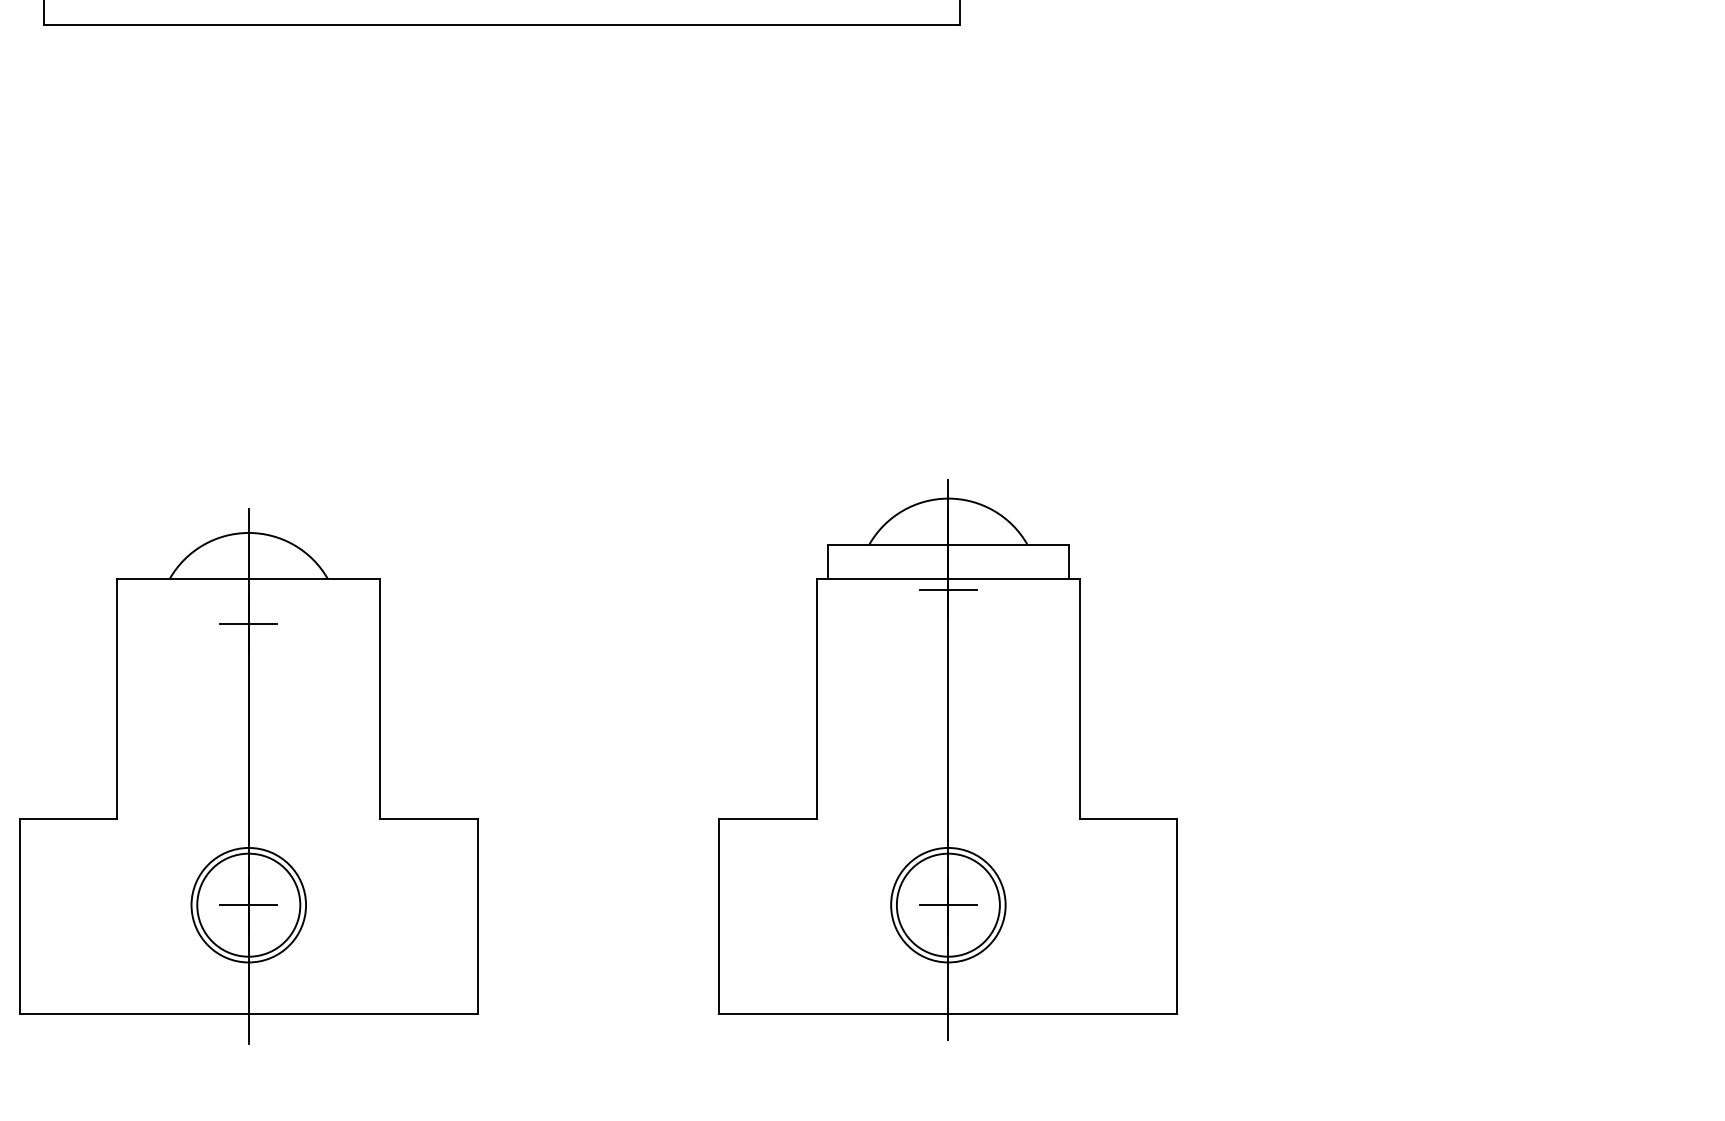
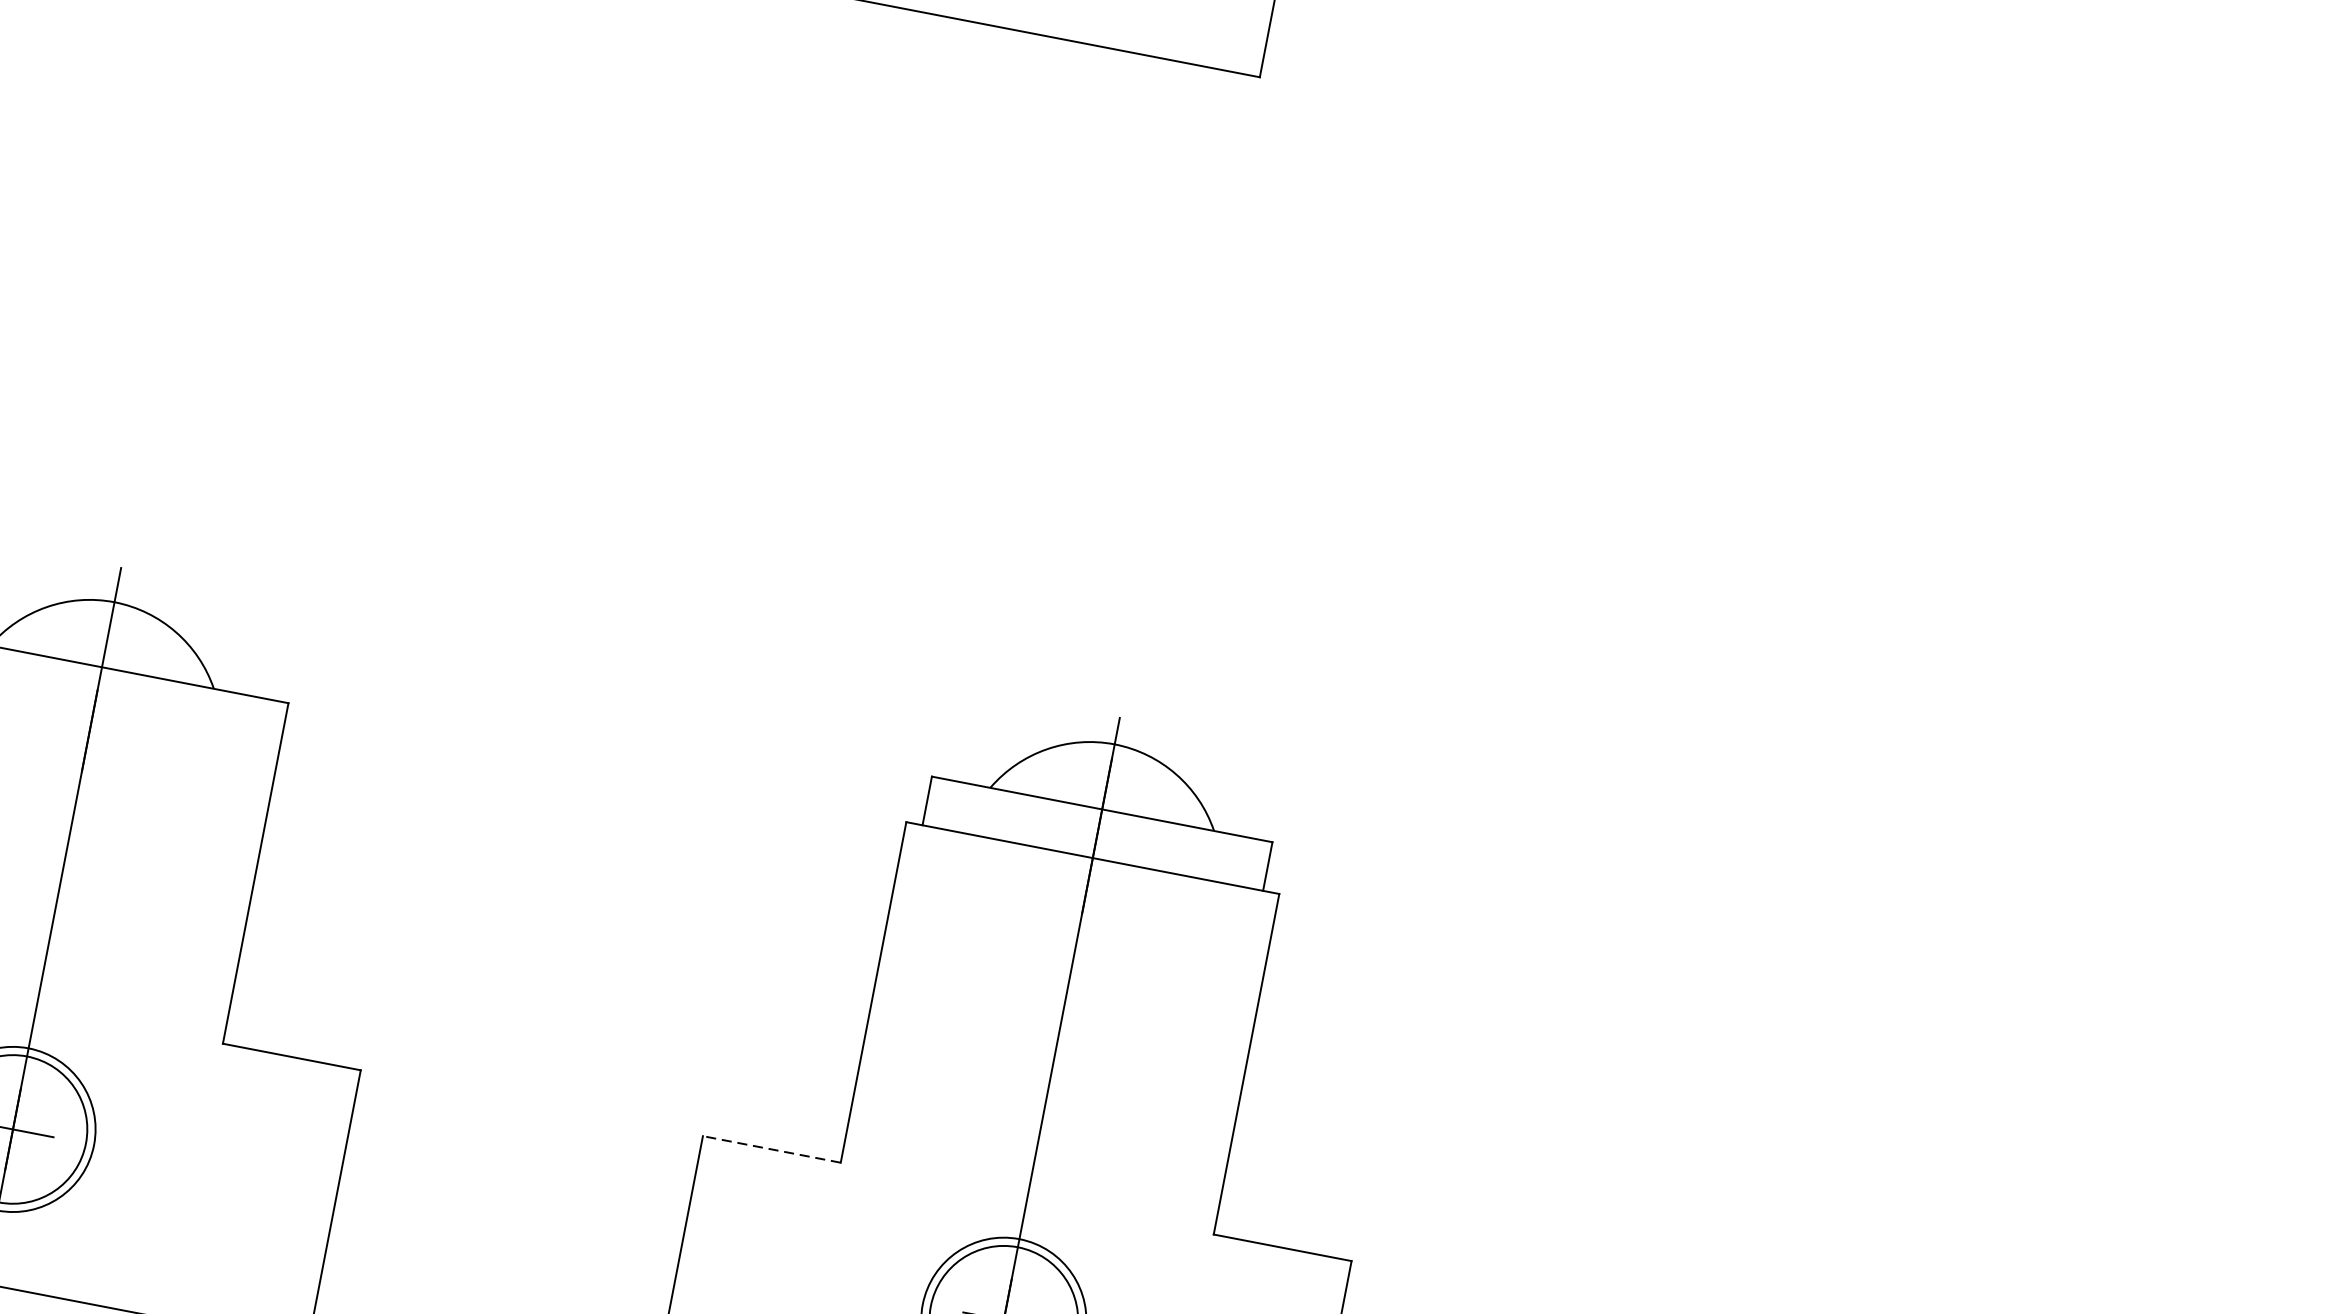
line: (948, 589) -> (1090, 873), removed
line: (248, 623) -> (89, 730), removed
line: (768, 819) -> (772, 1149), solid -> dashed

